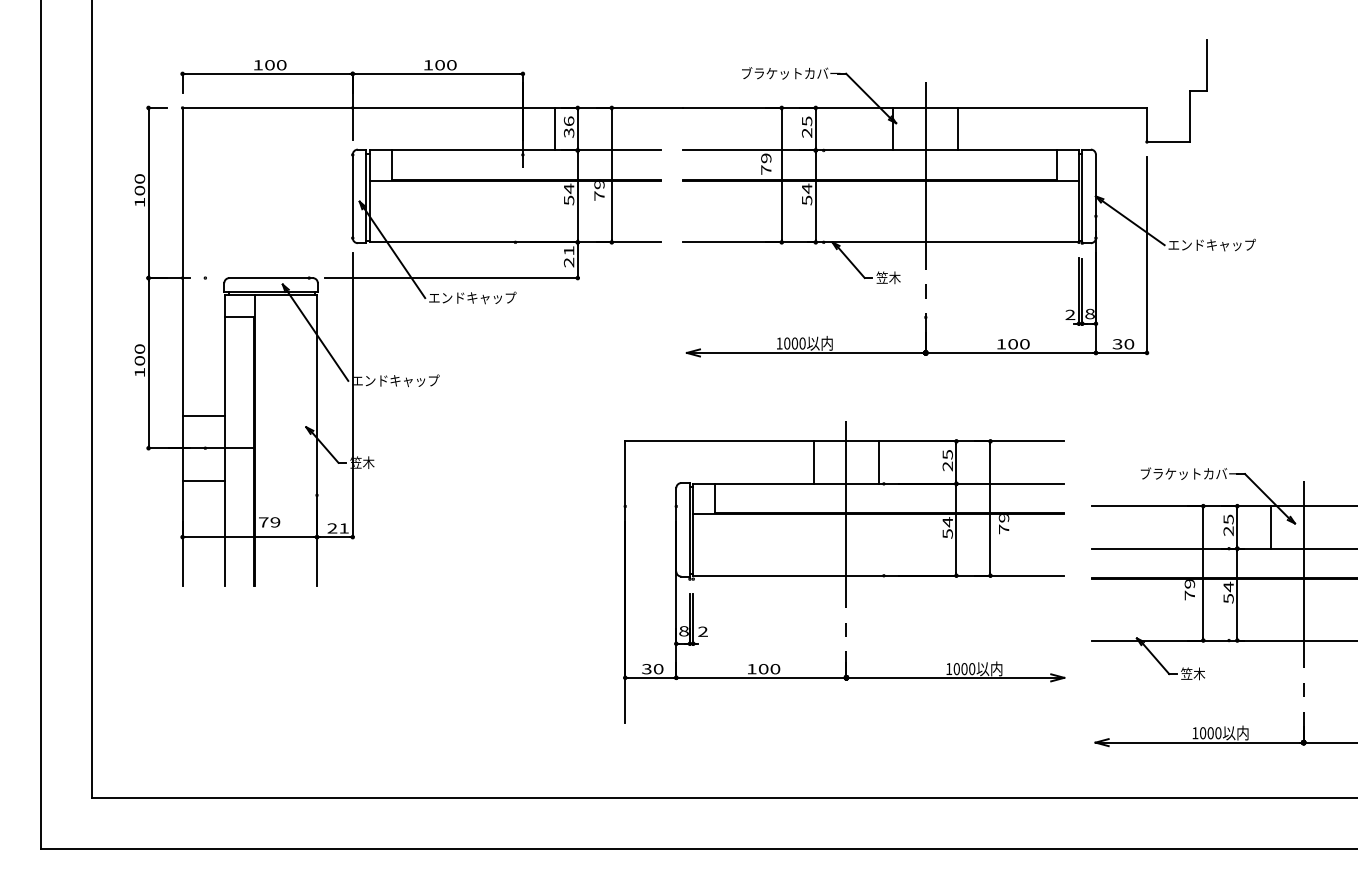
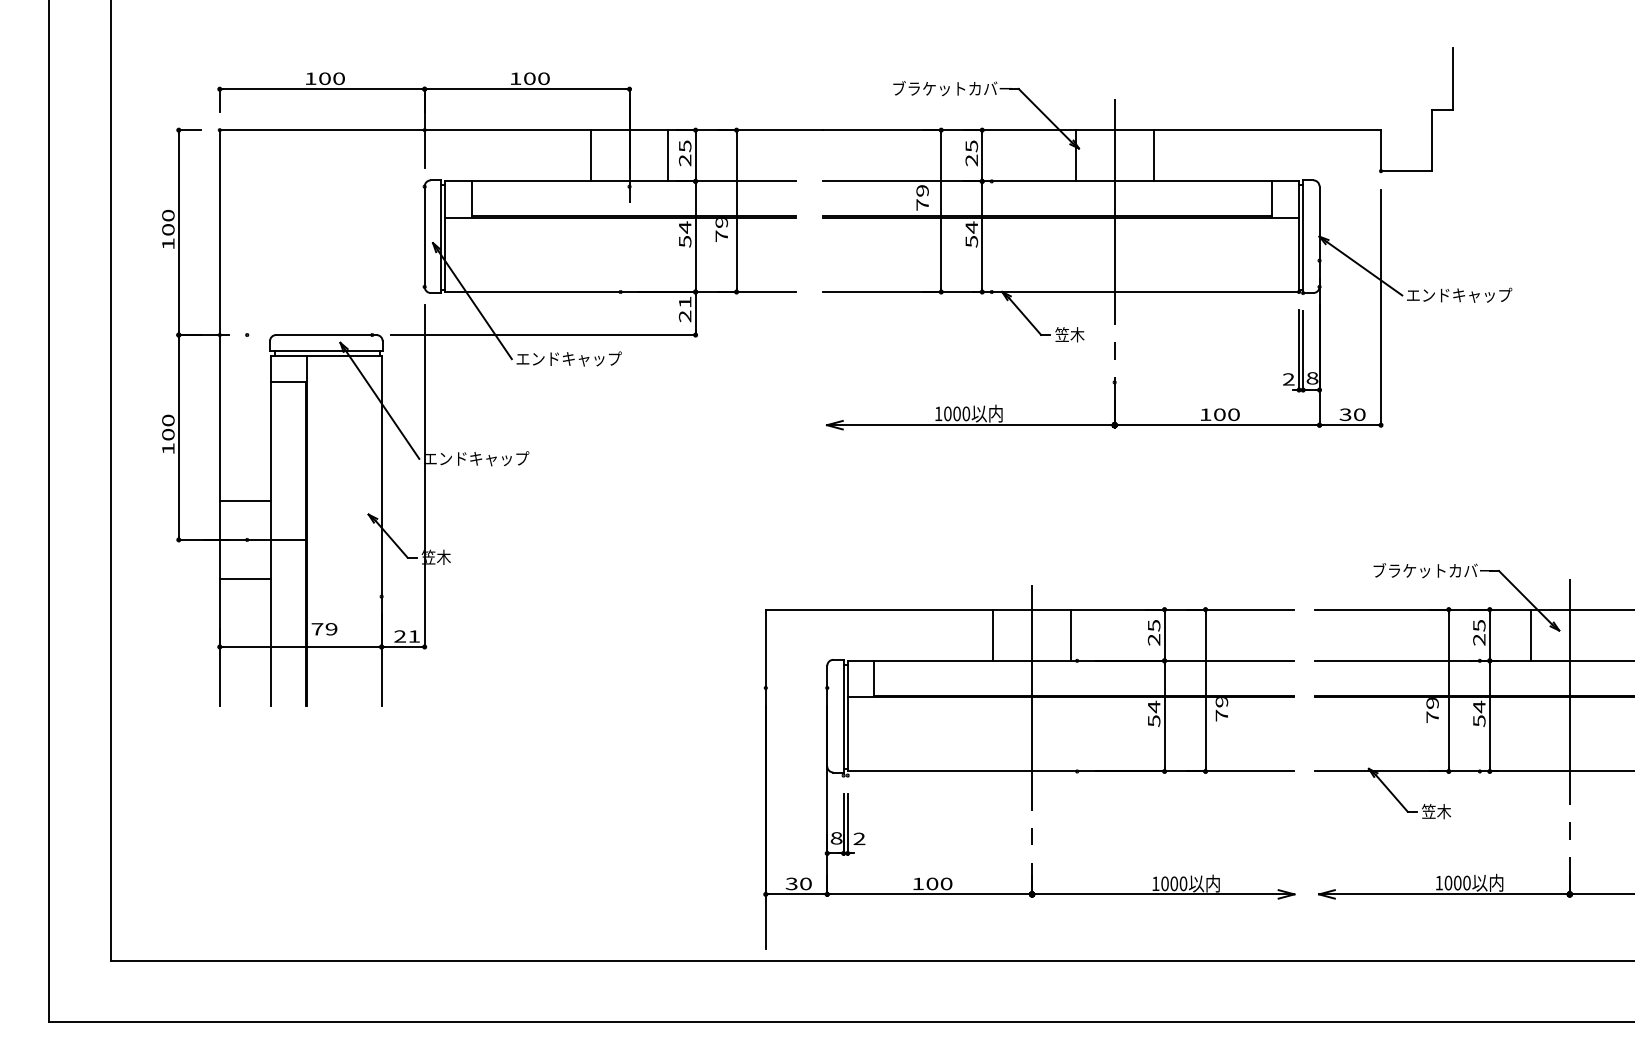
text: (568, 127) -> (684, 153), 36 -> 25
line: (490, 128) -> (590, 155), added
part: (844, 572) -> (1029, 767), moved

